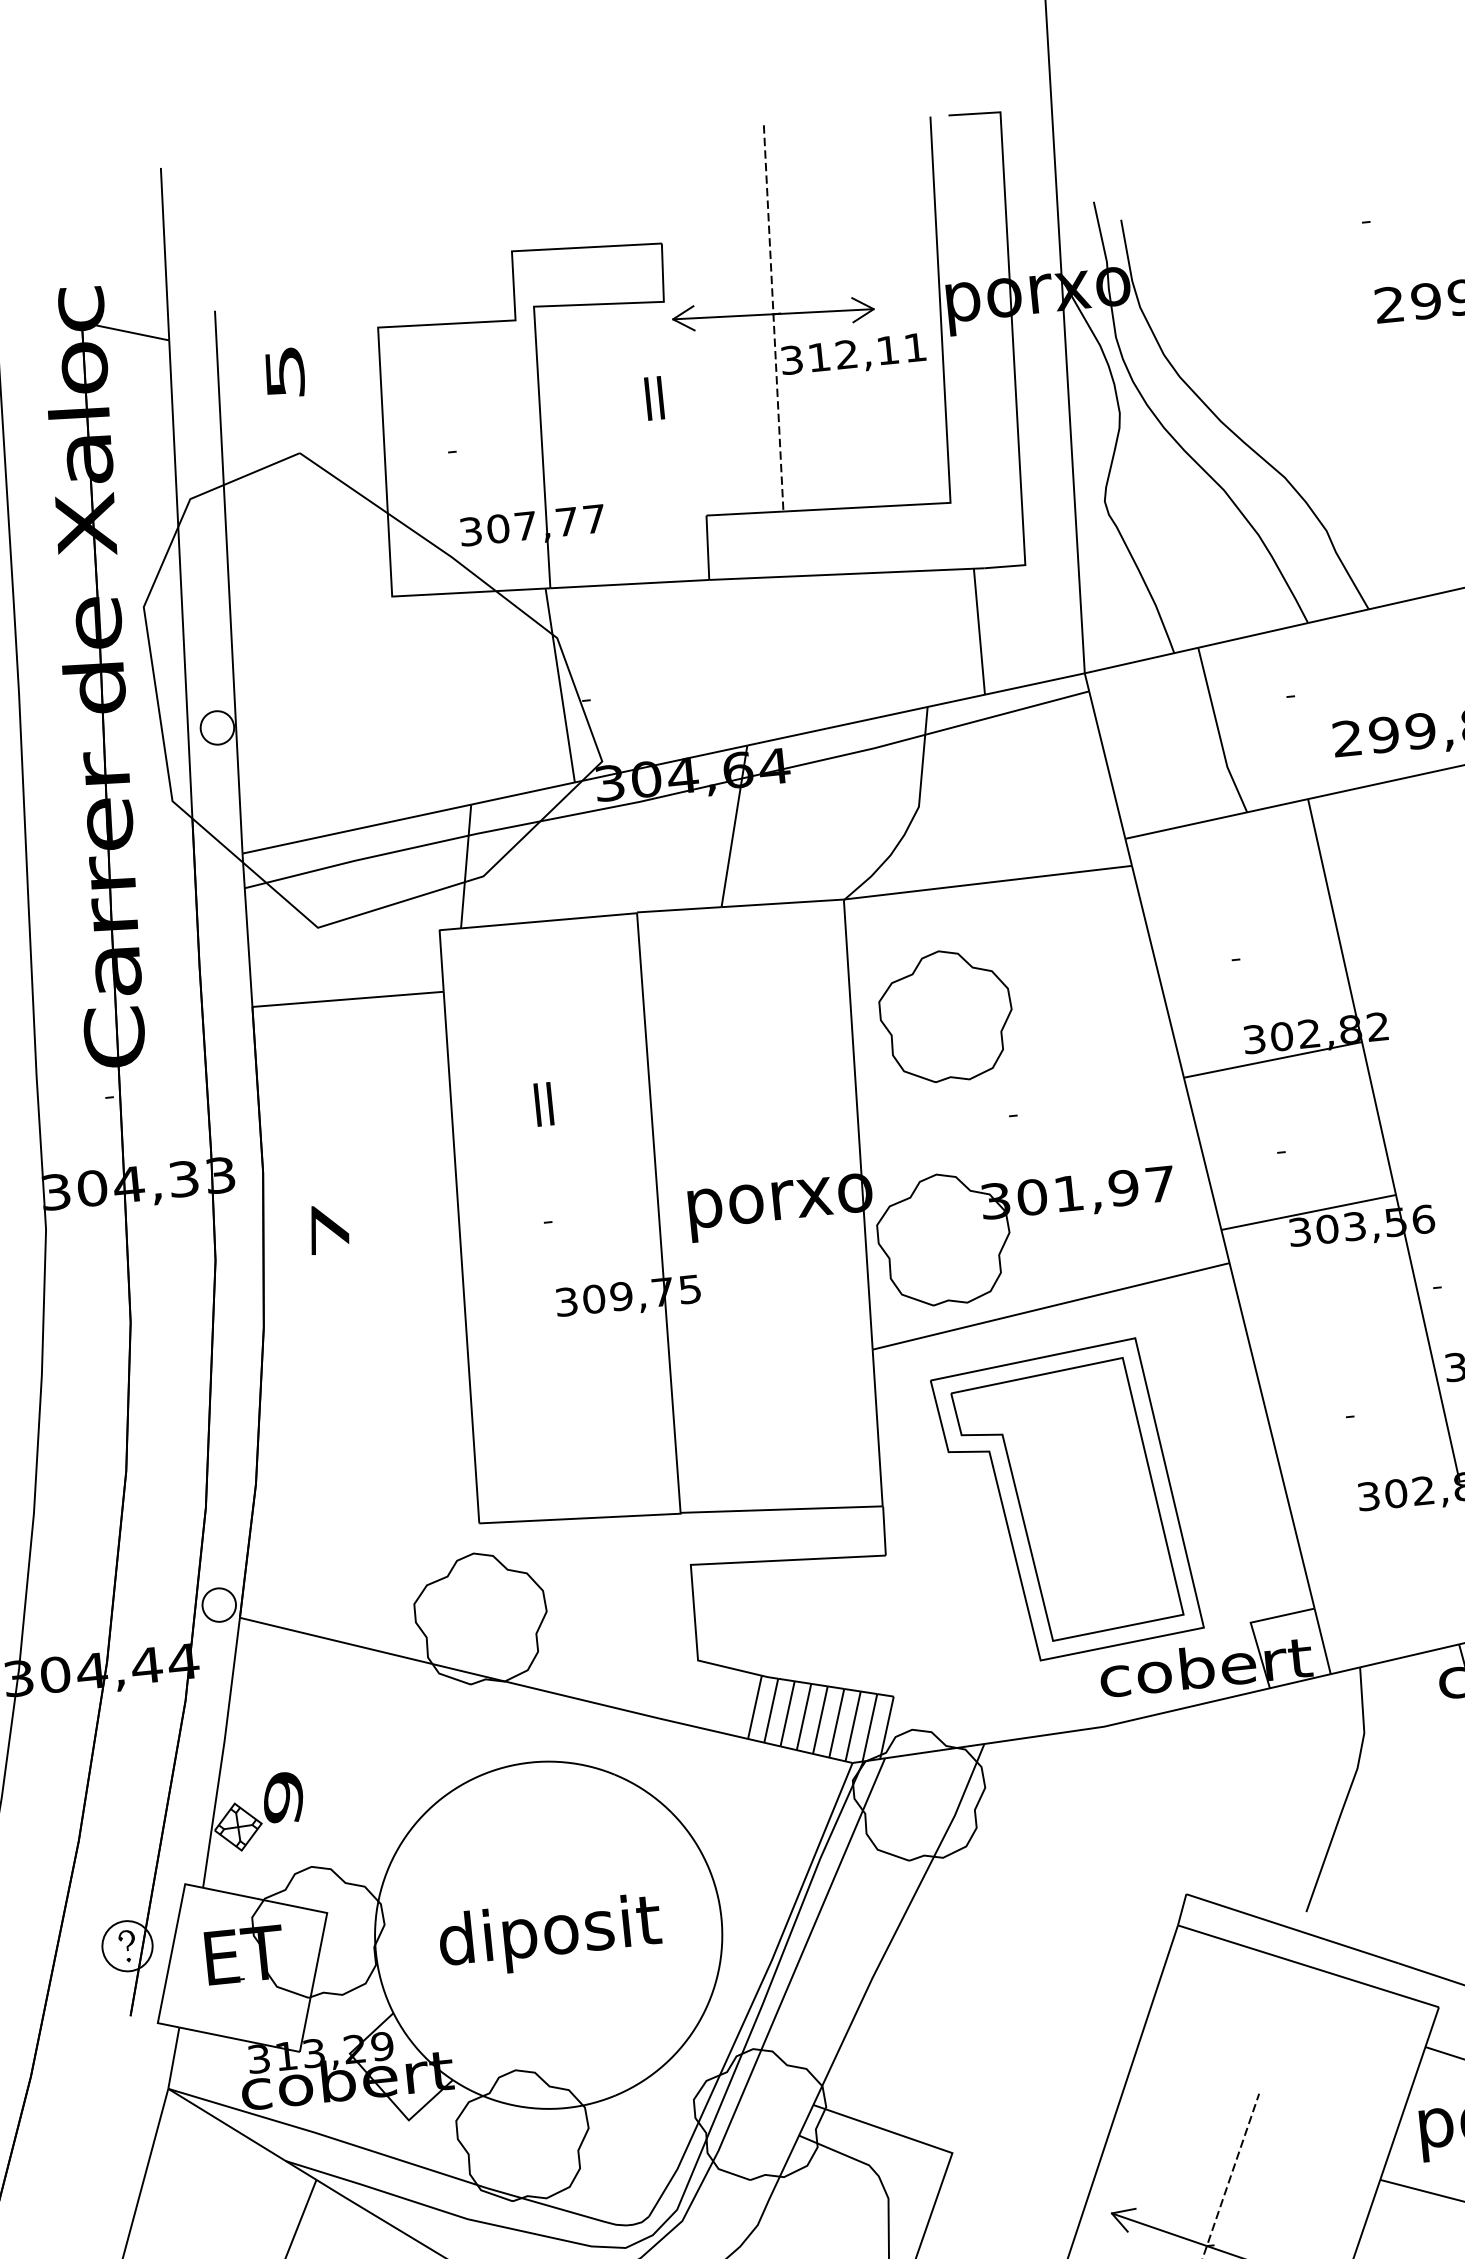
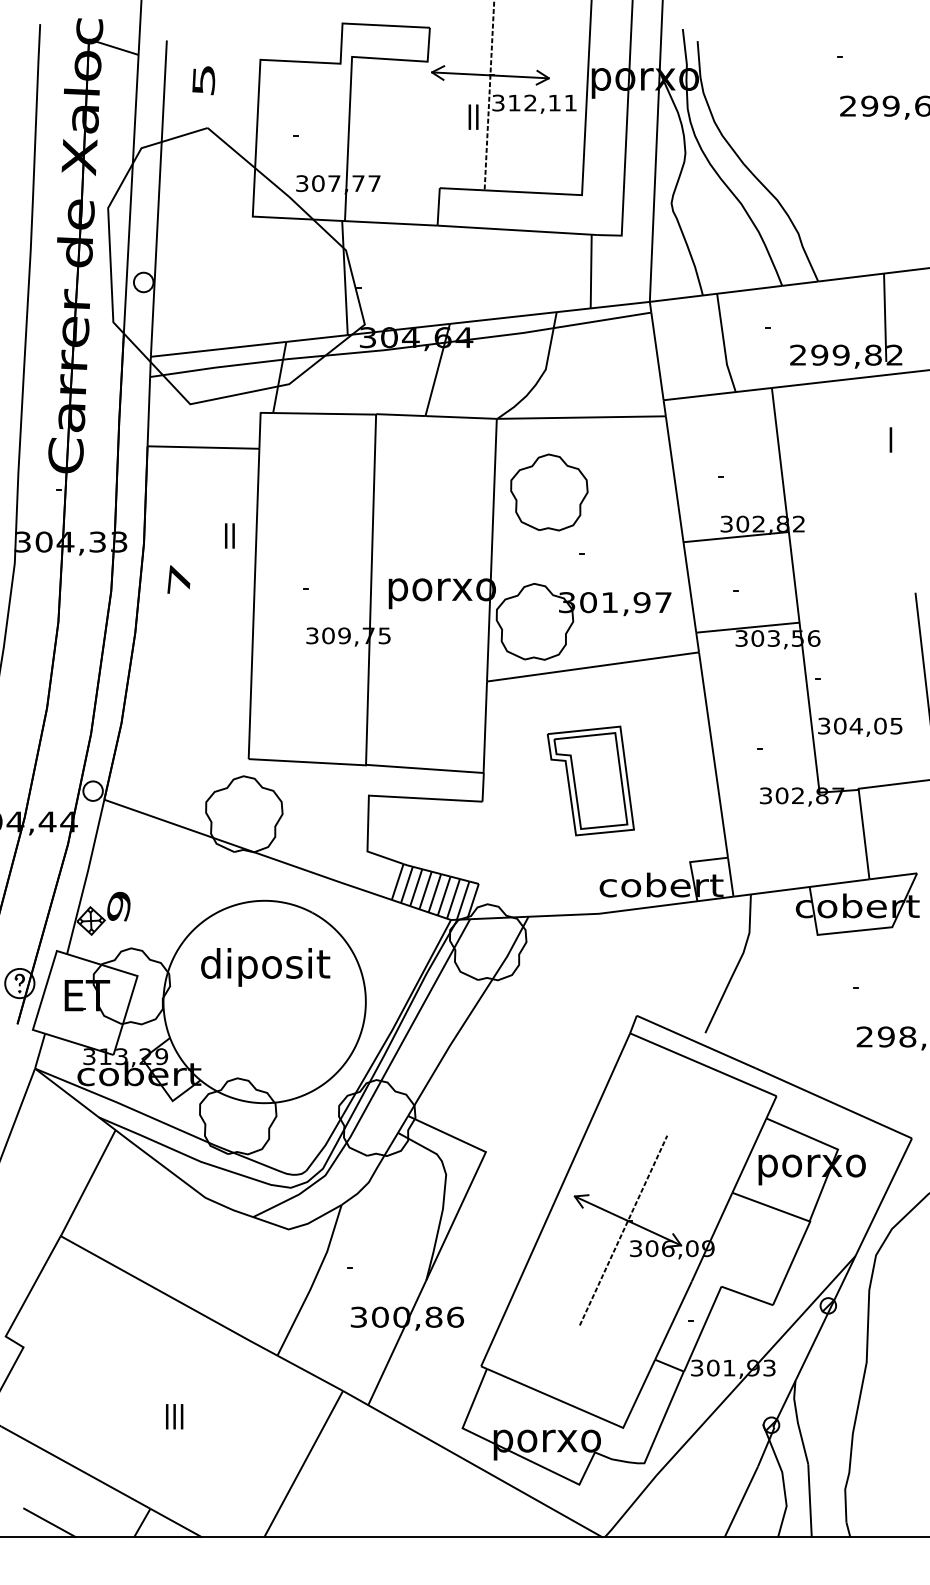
text: (654, 397) -> (473, 116), moved
text: (543, 1103) -> (229, 535), moved
part: (1066, 1500) -> (590, 780), size x0.6
text: (550, 1935) -> (265, 967), moved

